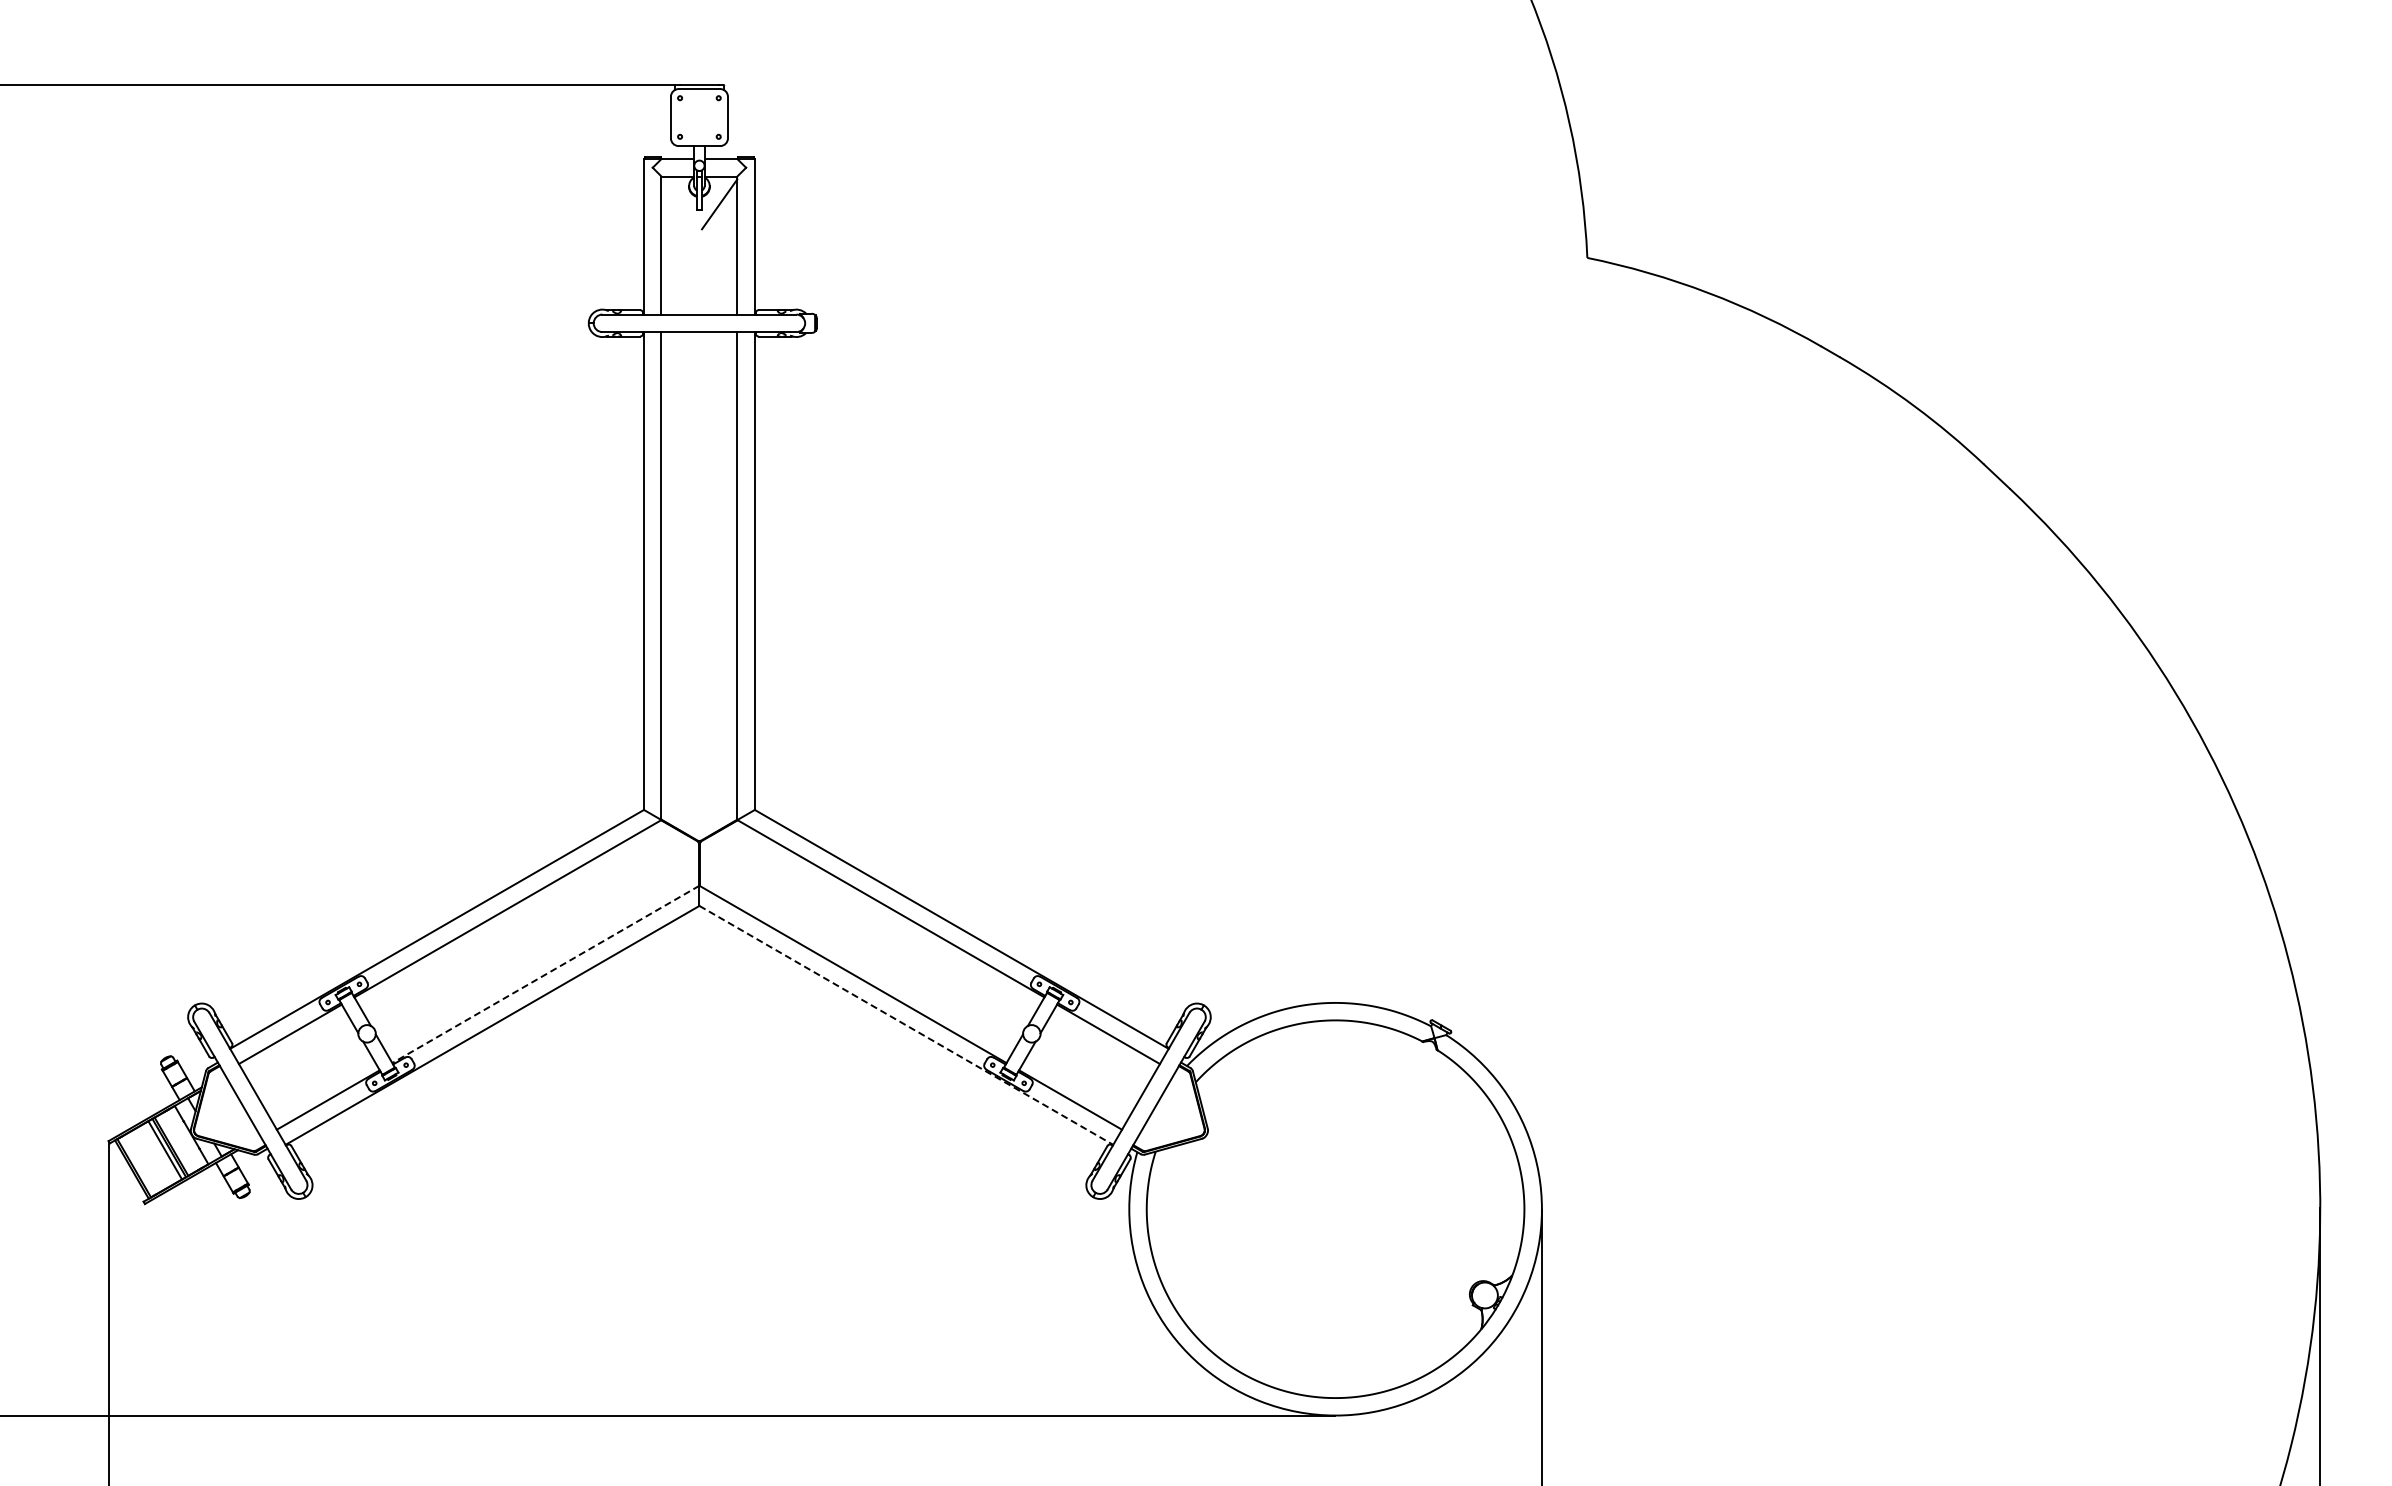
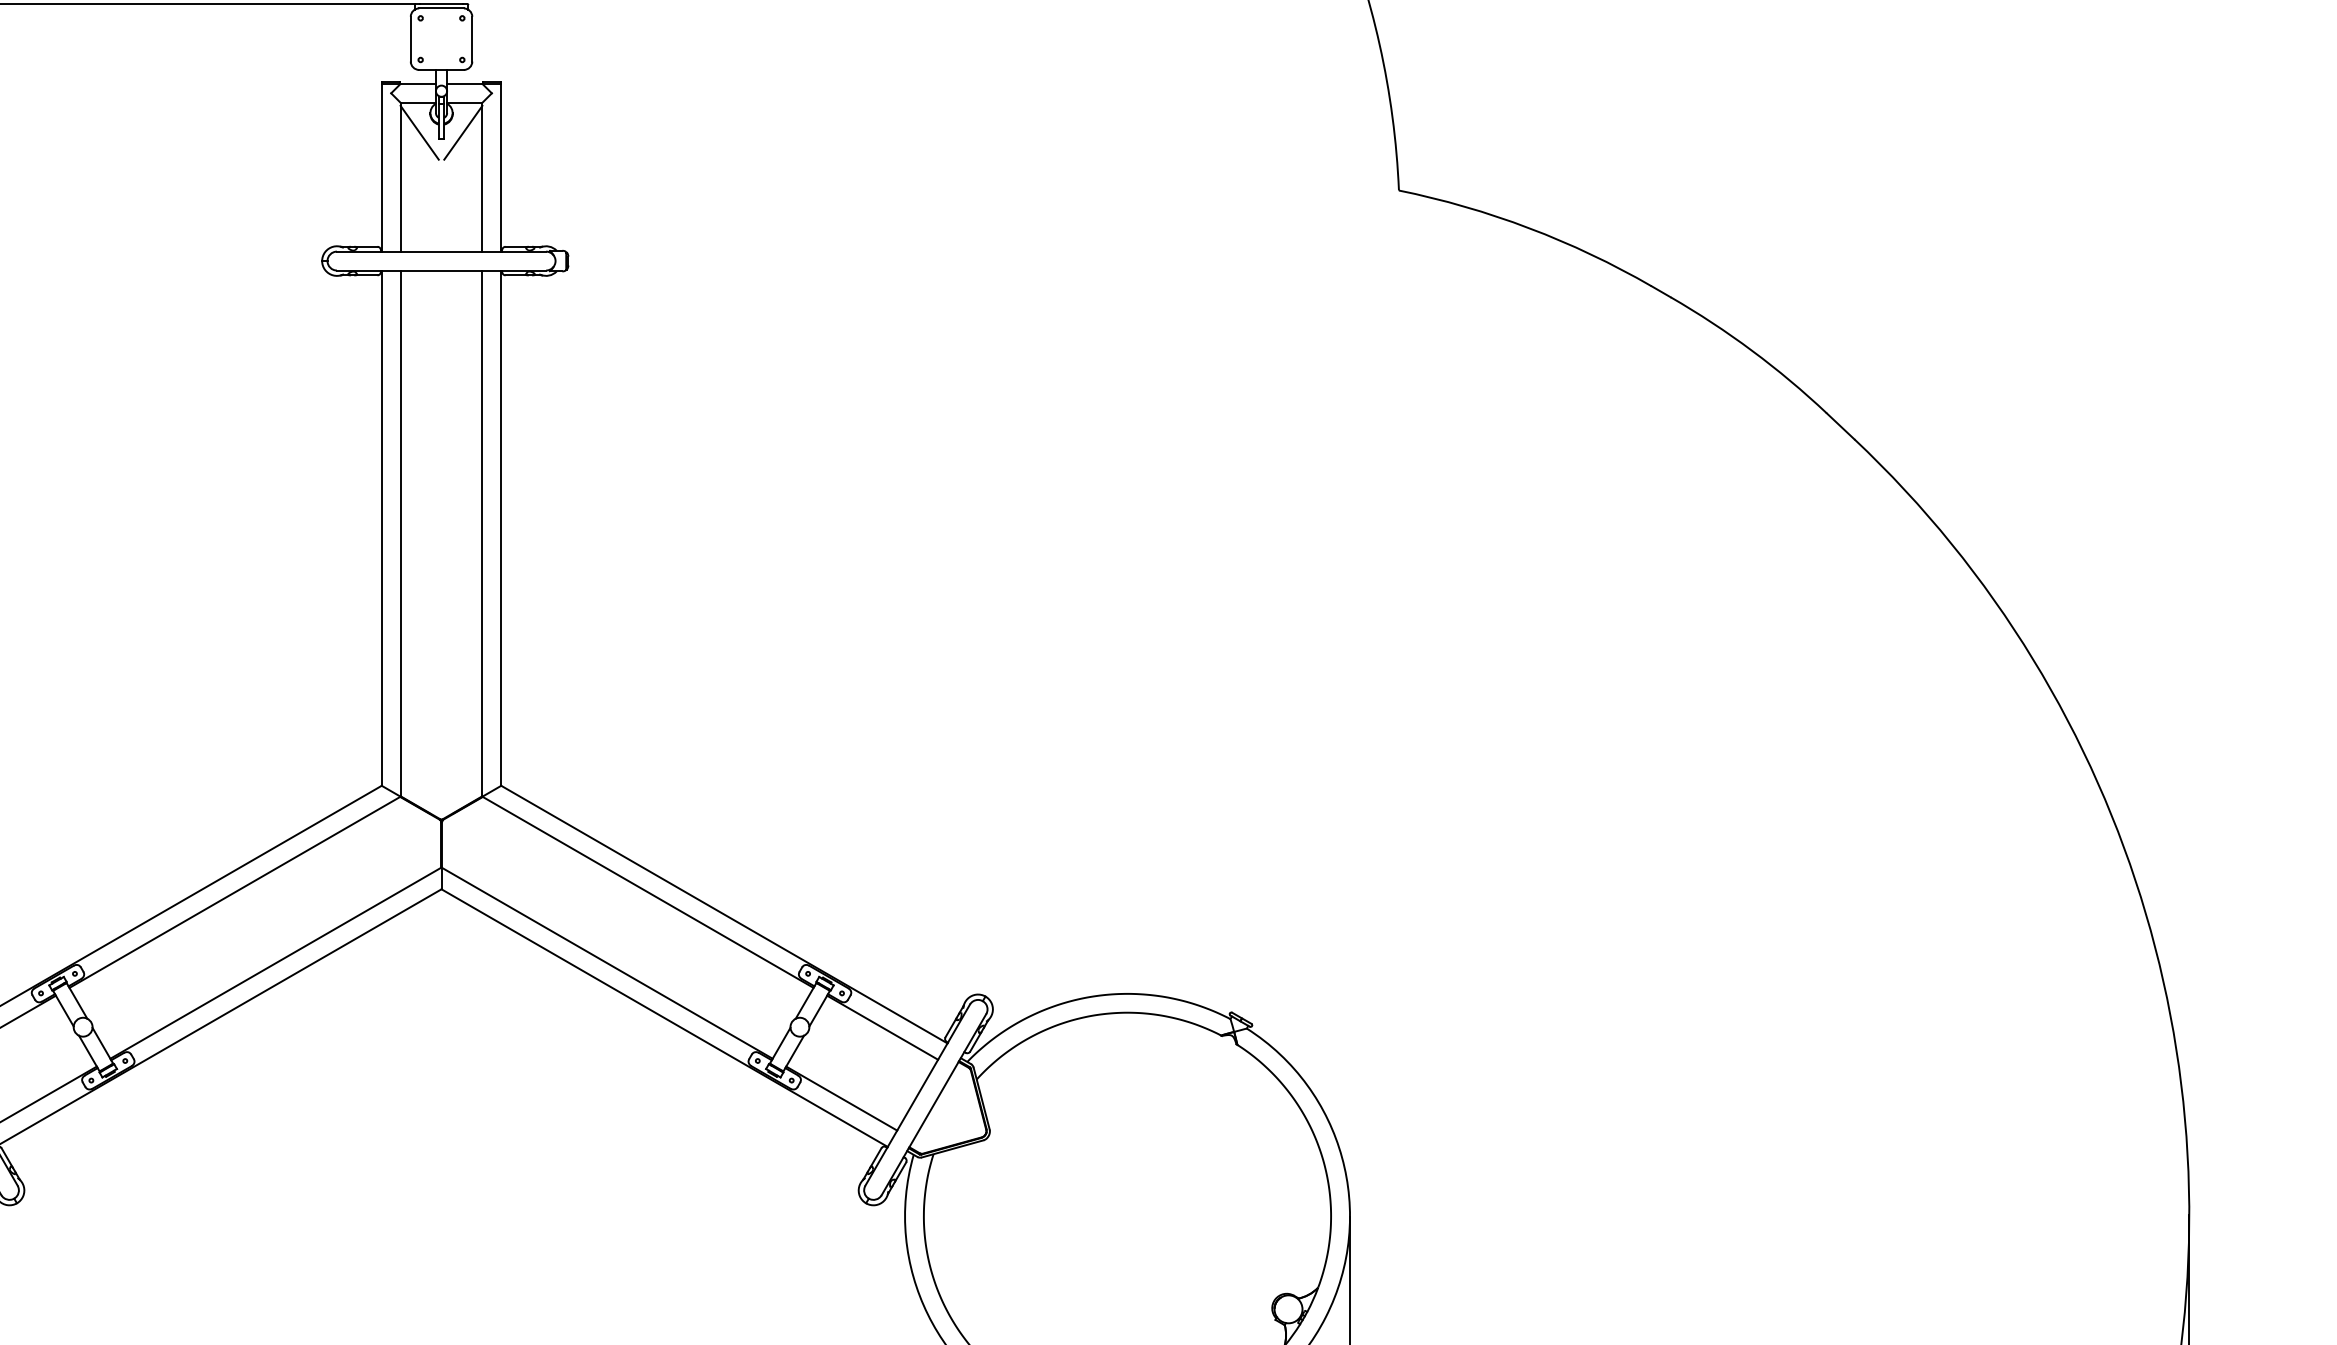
line: (678, 204) -> (418, 132), added
line: (545, 974) -> (275, 963), dashed -> solid
line: (906, 1025) -> (664, 1018), dashed -> solid

